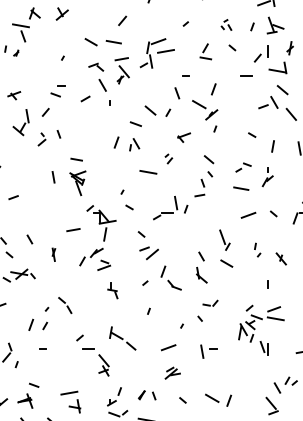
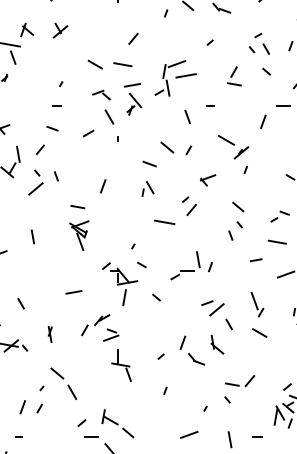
part: (226, 24) -> (259, 43), size x1.67
line: (61, 85) -> (57, 105), moved
line: (213, 89) -> (263, 122), moved
line: (177, 93) -> (187, 117), moved
part: (41, 139) -> (35, 182), size x1.67
line: (116, 142) -> (103, 186), moved
part: (168, 158) -> (189, 205), size x1.67
line: (53, 177) -> (32, 237), moved
line: (199, 195) -> (255, 260), moved
part: (101, 223) -> (120, 284), moved
part: (148, 253) -> (212, 308), moved
part: (53, 254) -> (49, 334), moved
part: (201, 275) -> (216, 344), moved
part: (112, 290) -> (121, 365), size x1.67
part: (210, 303) -> (240, 381), size x1.67
part: (65, 305) -> (64, 383), size x1.67
part: (122, 338) -> (117, 423), moved
line: (42, 348) -> (18, 435), moved
line: (213, 348) -> (256, 435), moved

